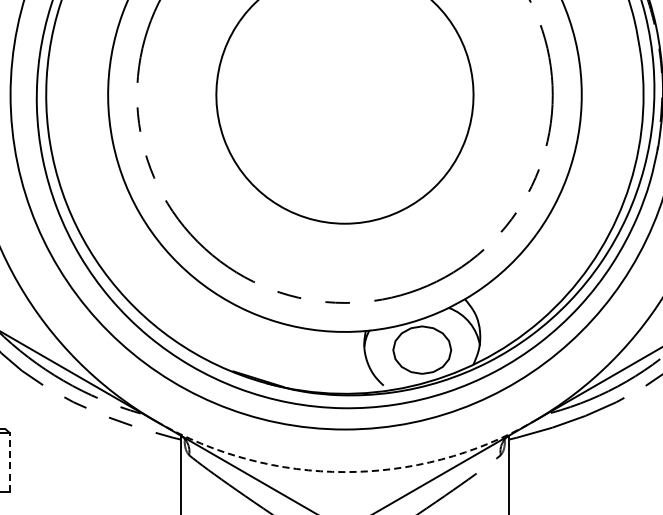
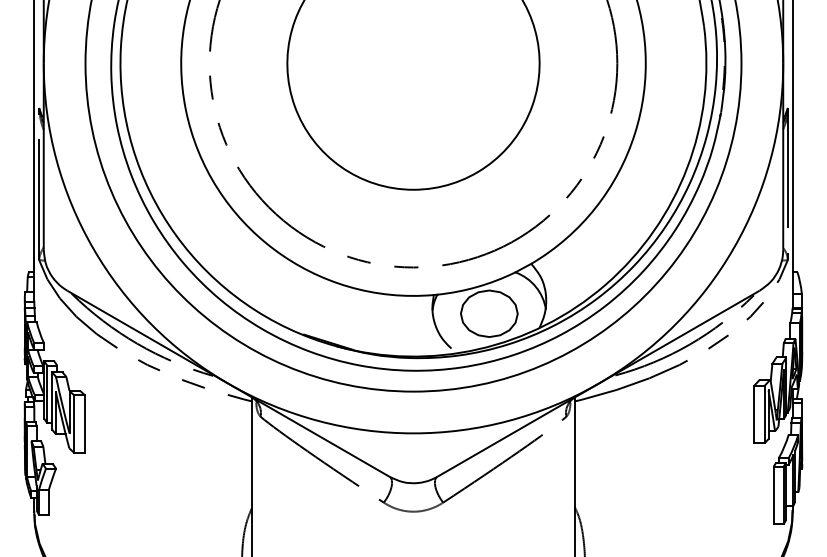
line: (10, 463) -> (85, 424), dashed -> solid
arc: (344, 472) -> (413, 433), dashed -> solid

